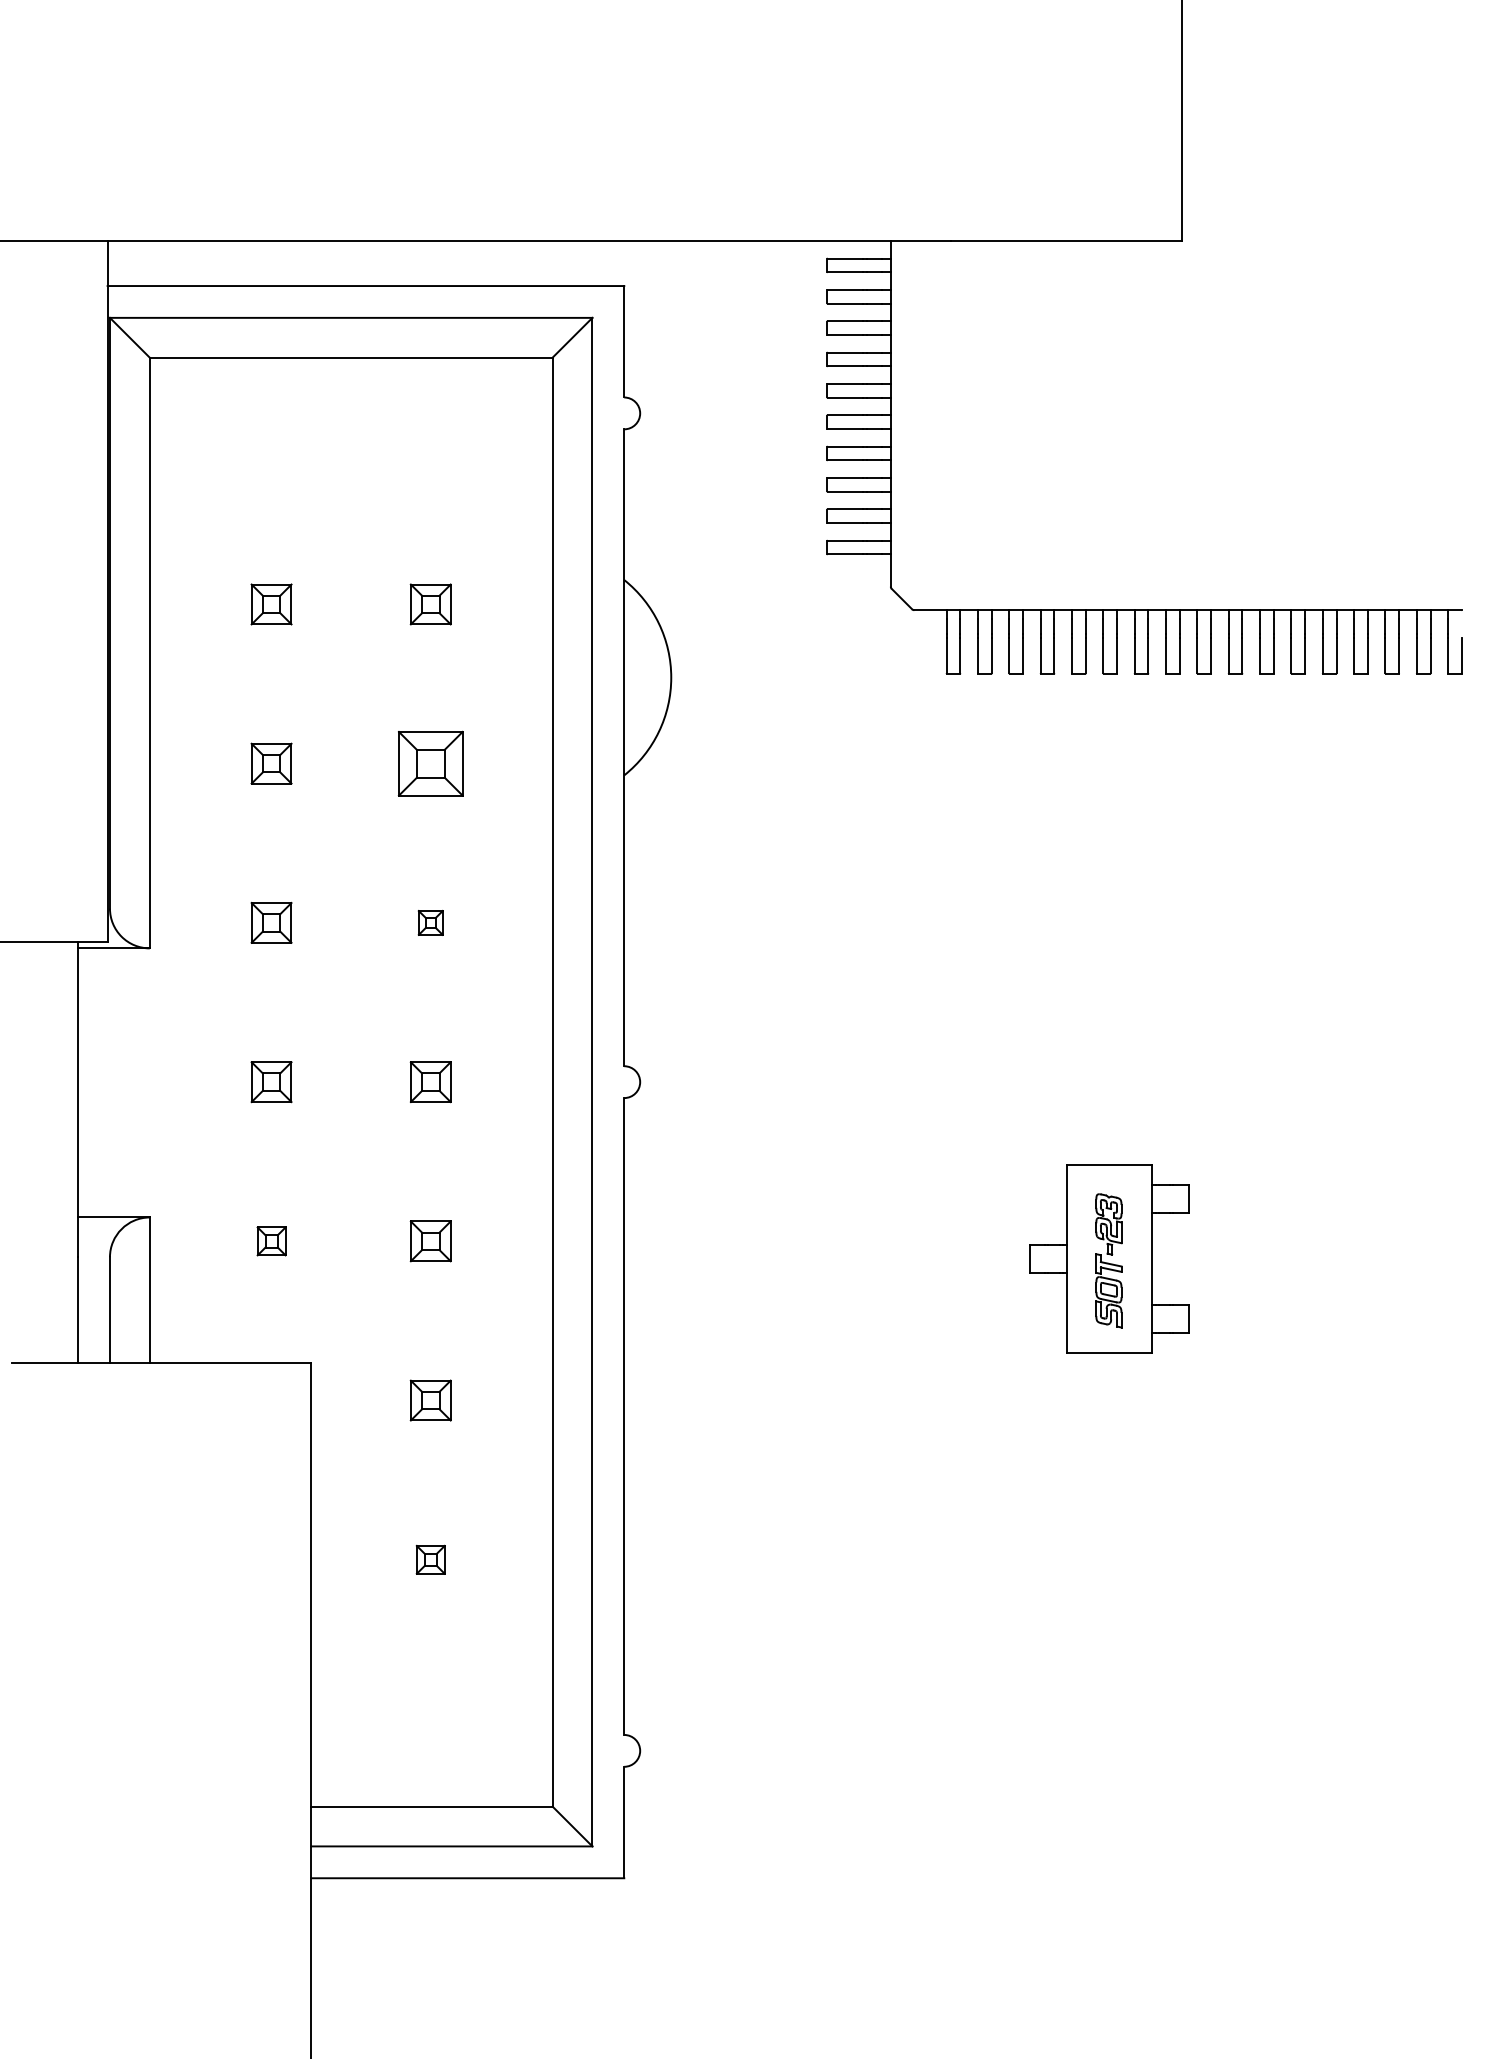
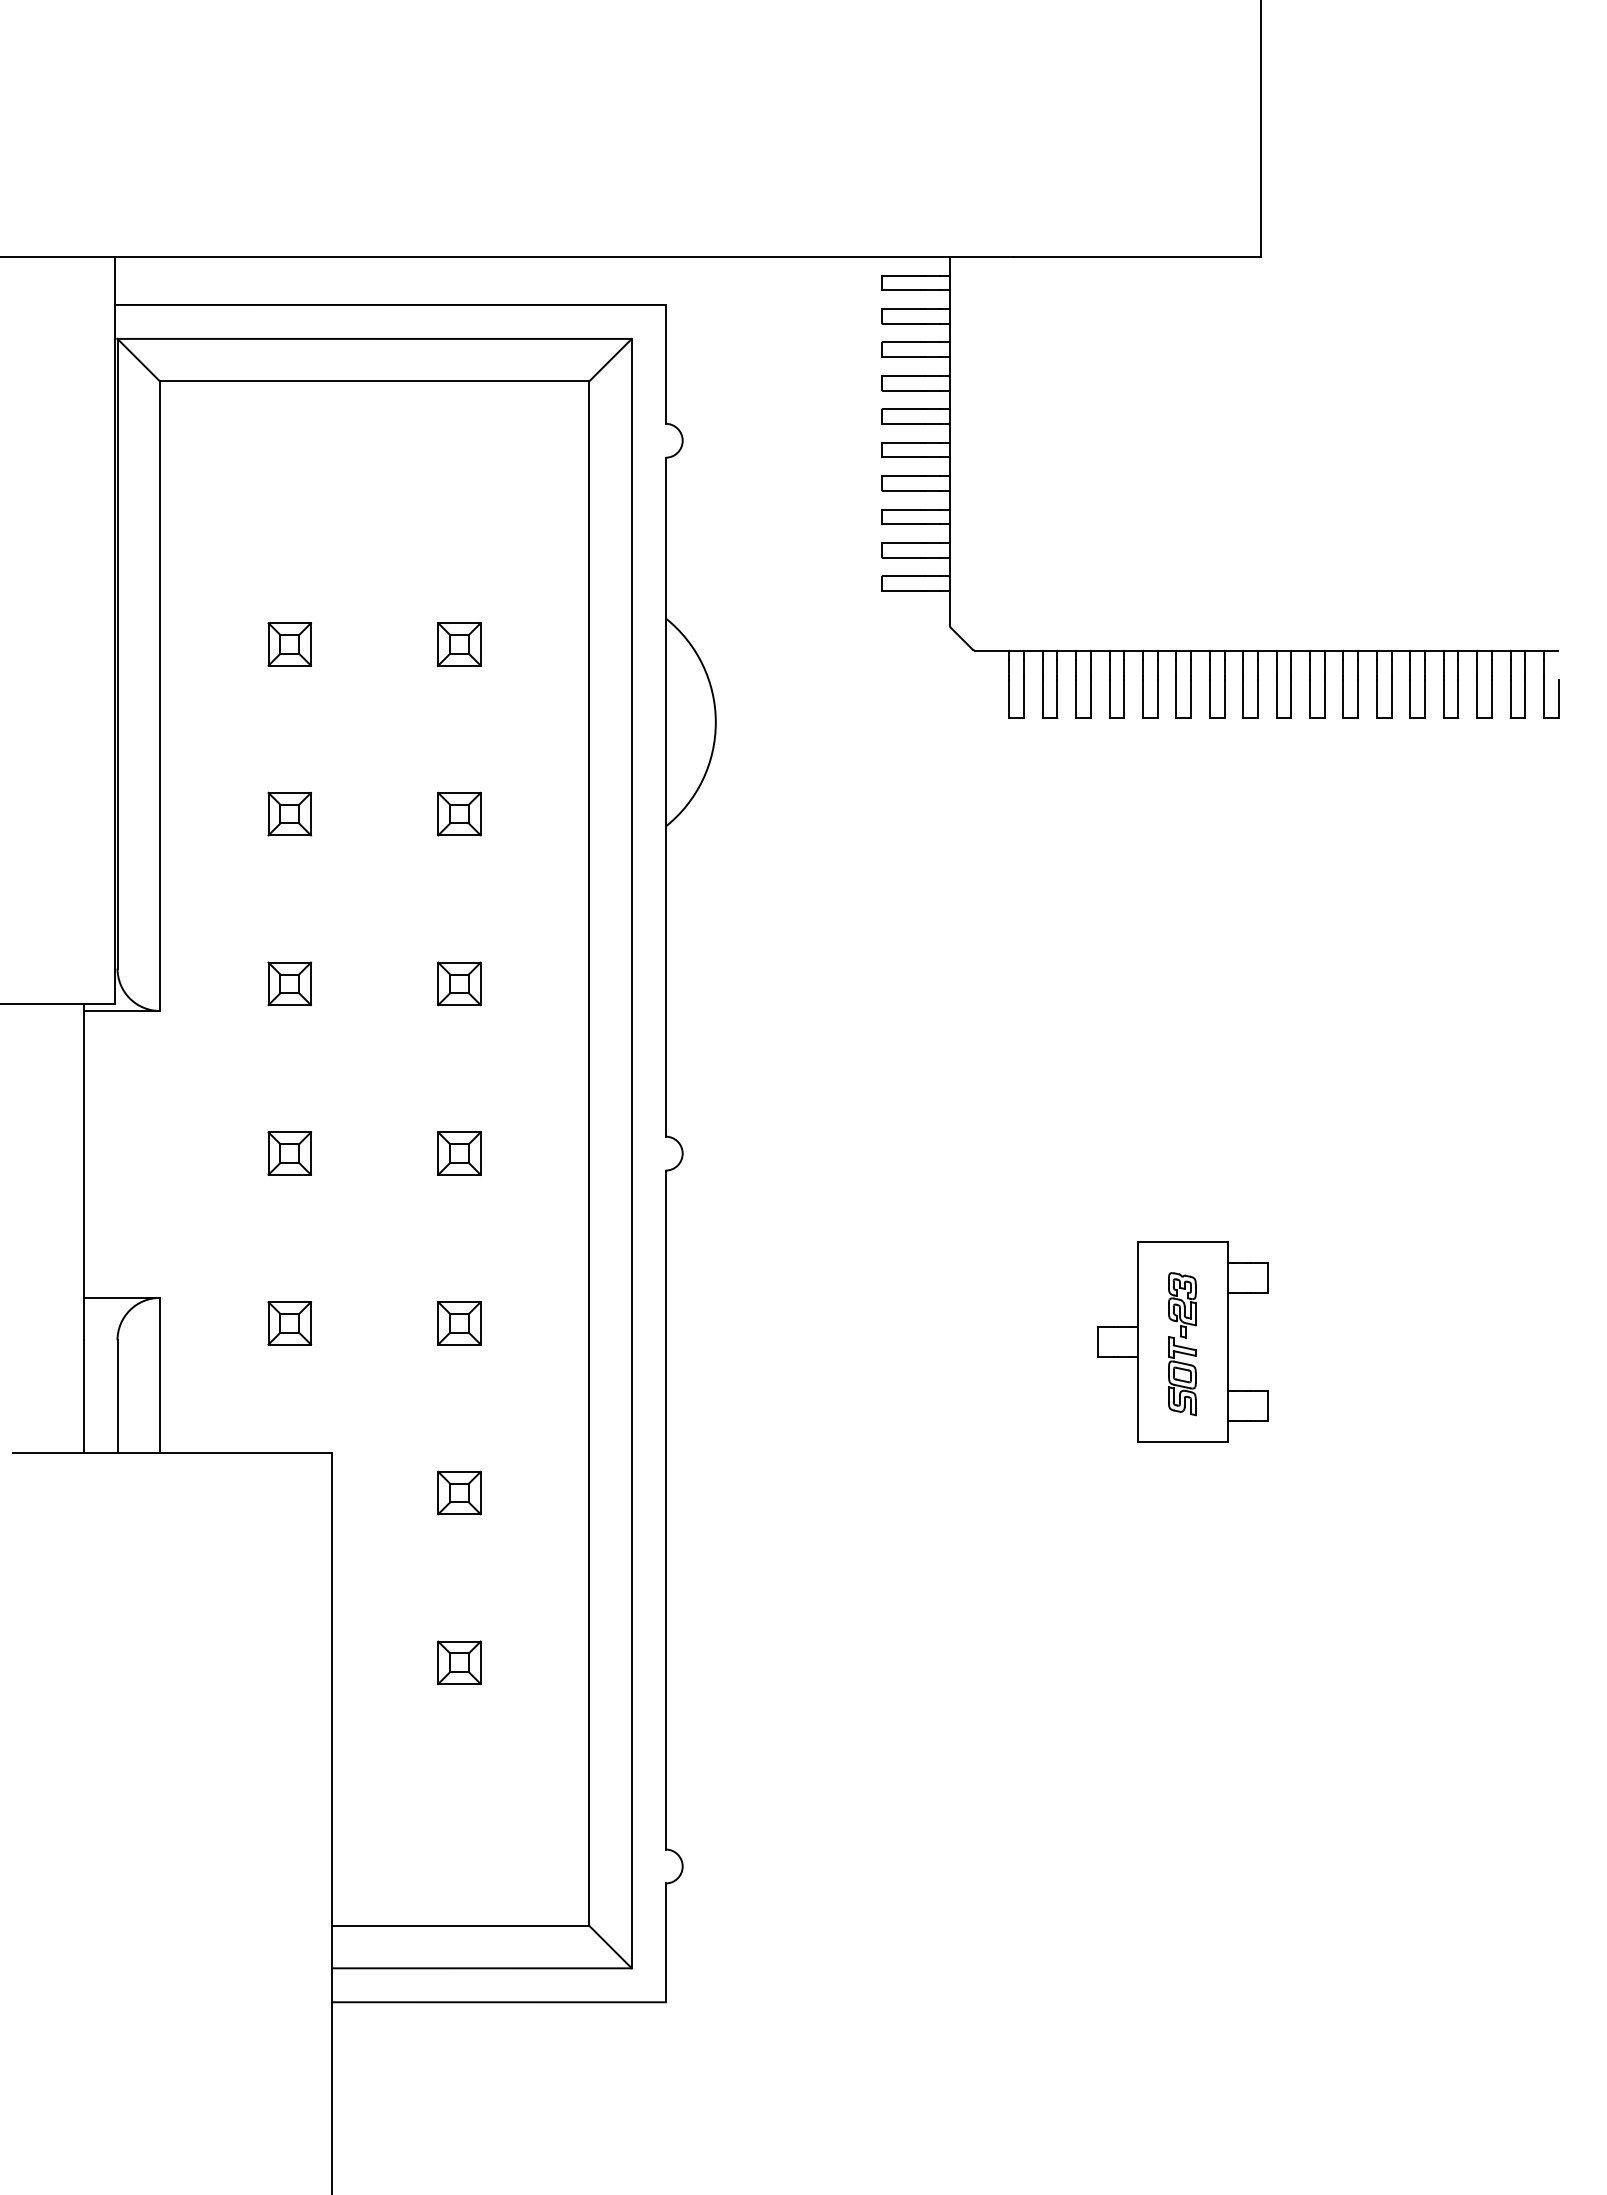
part: (430, 763) -> (459, 813), size x0.62
part: (430, 922) -> (459, 983), size x1.67
part: (271, 1241) -> (289, 1323), size x1.43
part: (430, 1559) -> (459, 1662), size x1.43

